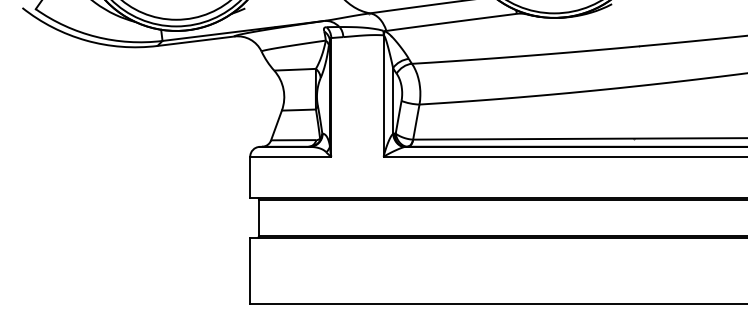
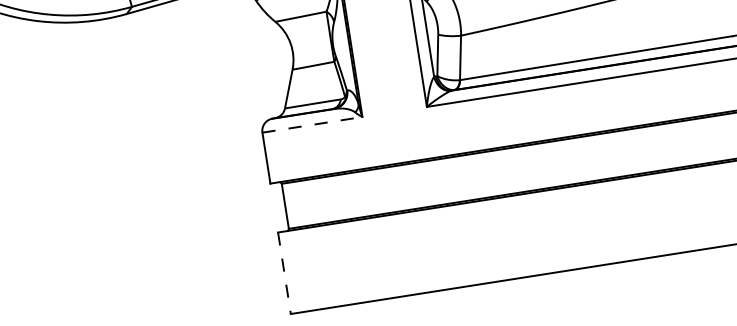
line: (290, 156) -> (312, 124), solid -> dashed
line: (250, 271) -> (284, 274), solid -> dashed

